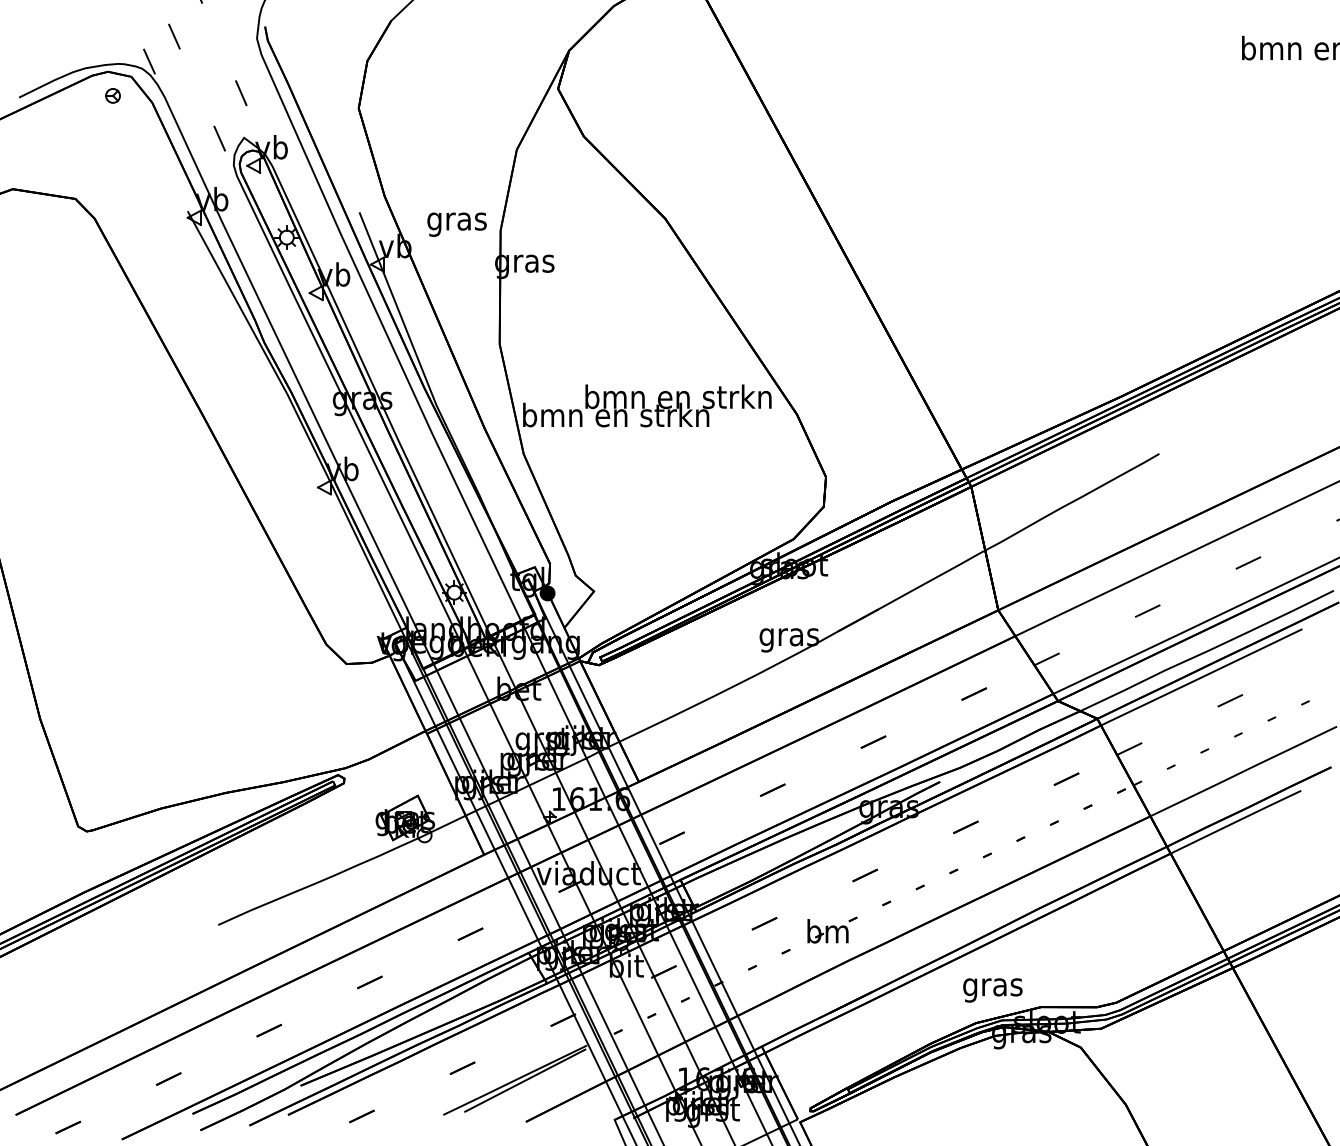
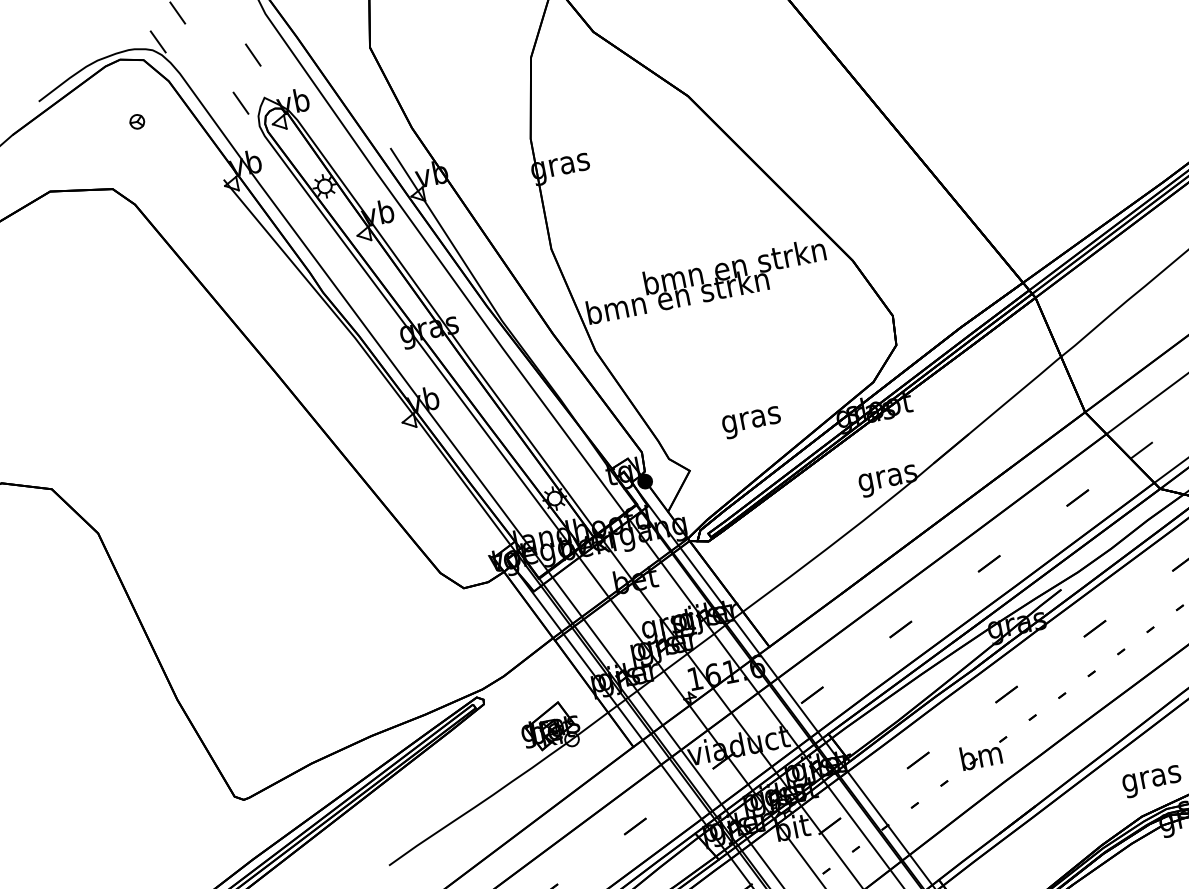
part: (112, 95) -> (136, 121), moved
text: (456, 224) -> (751, 422), moved

